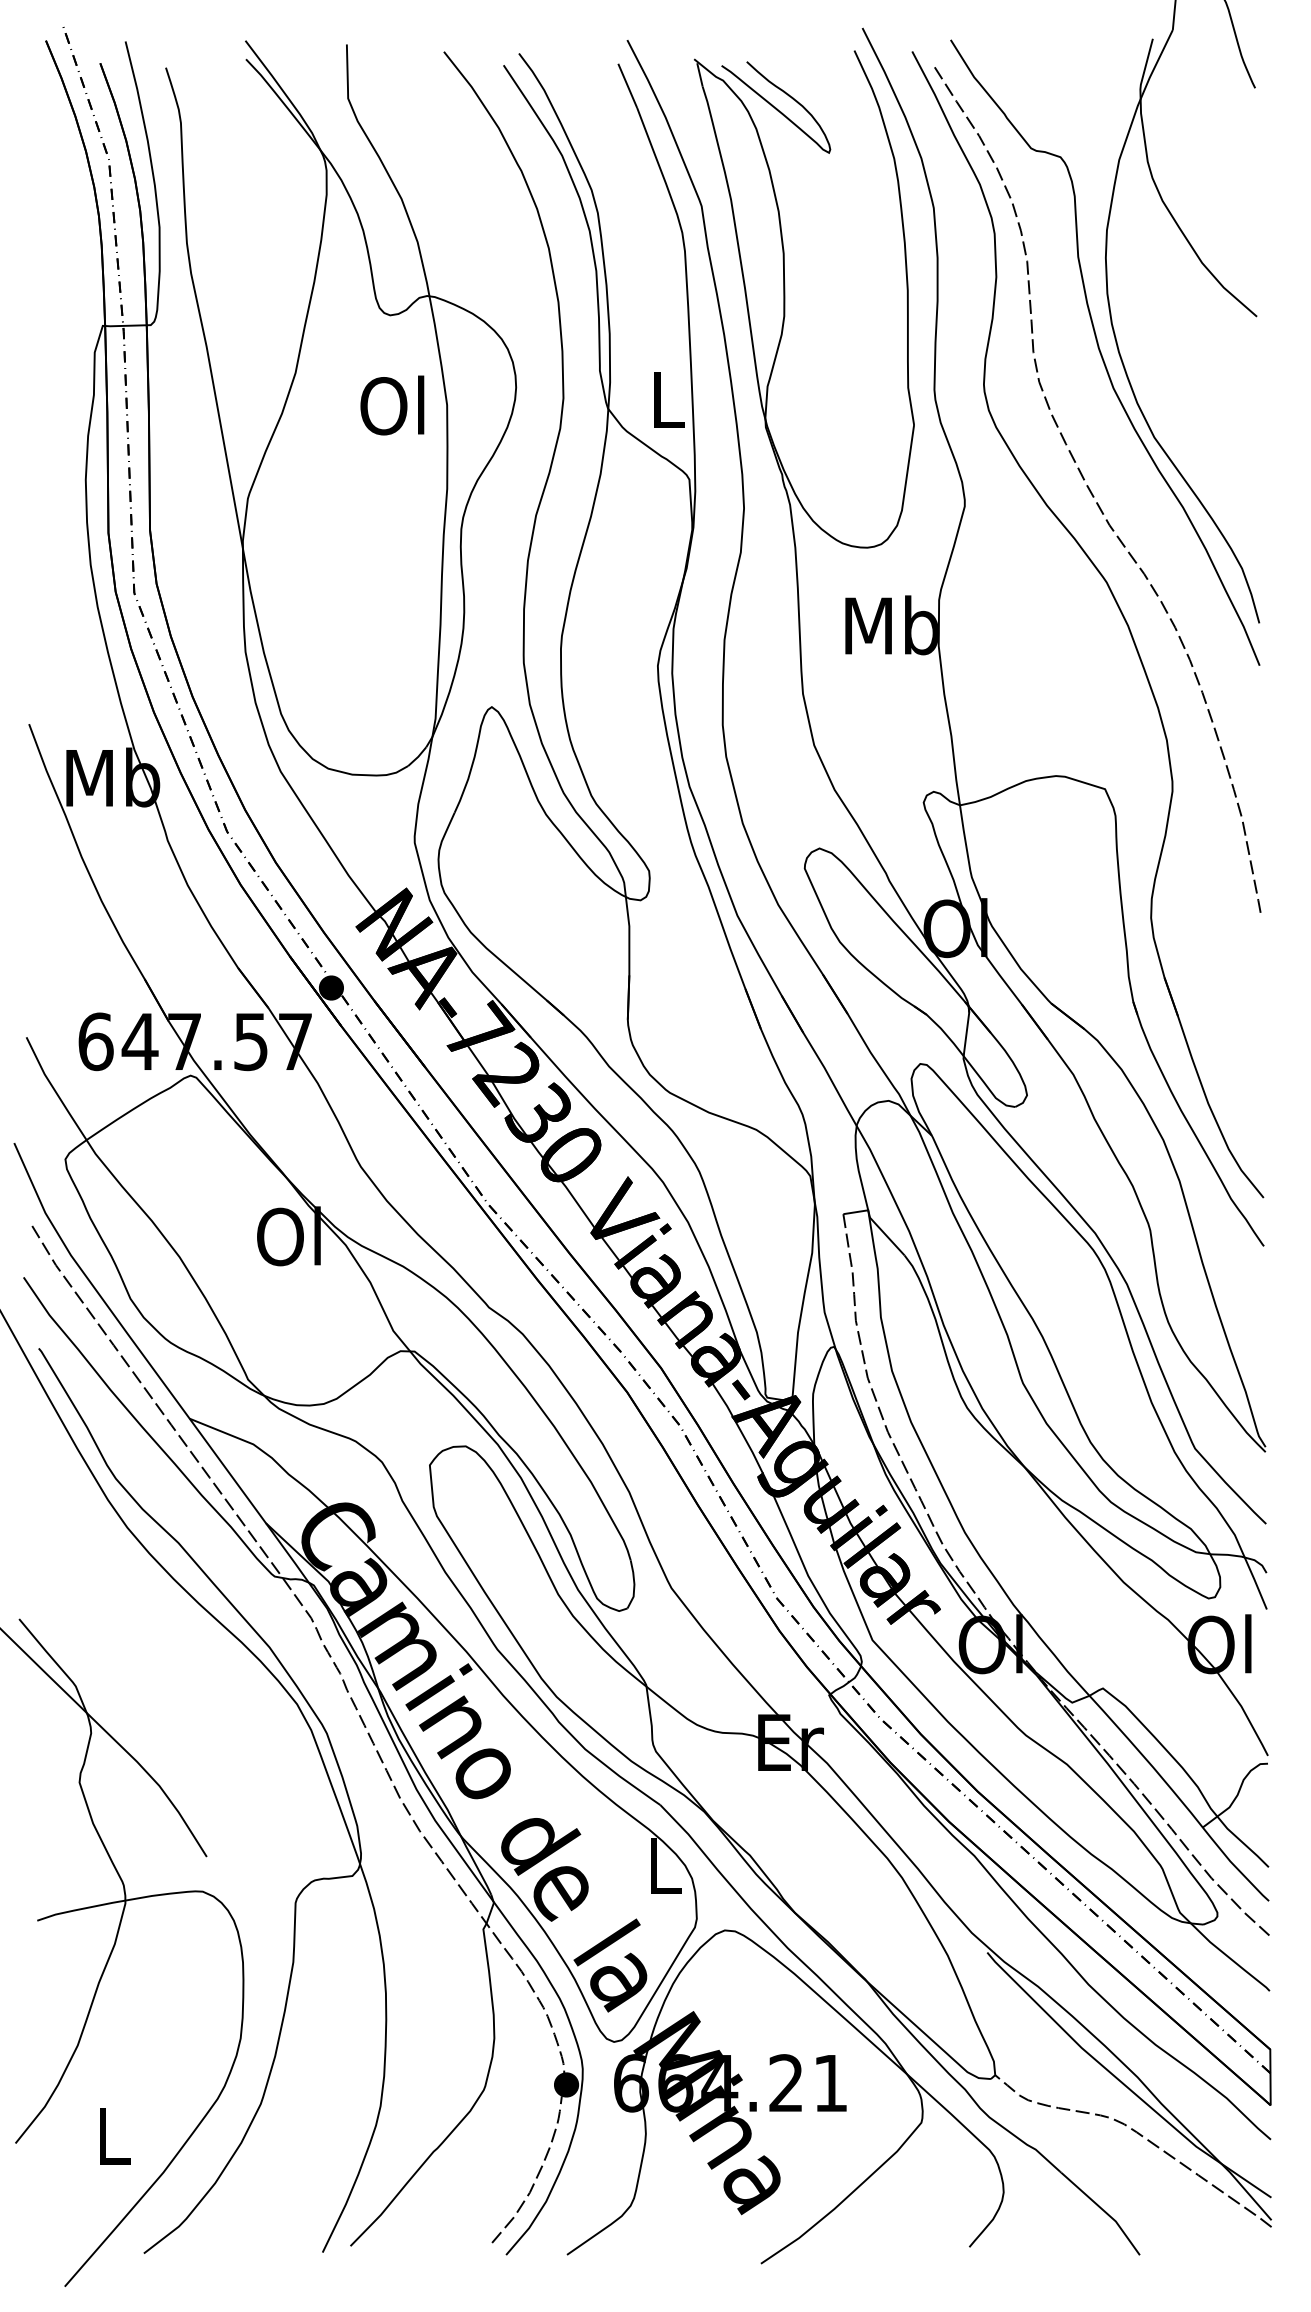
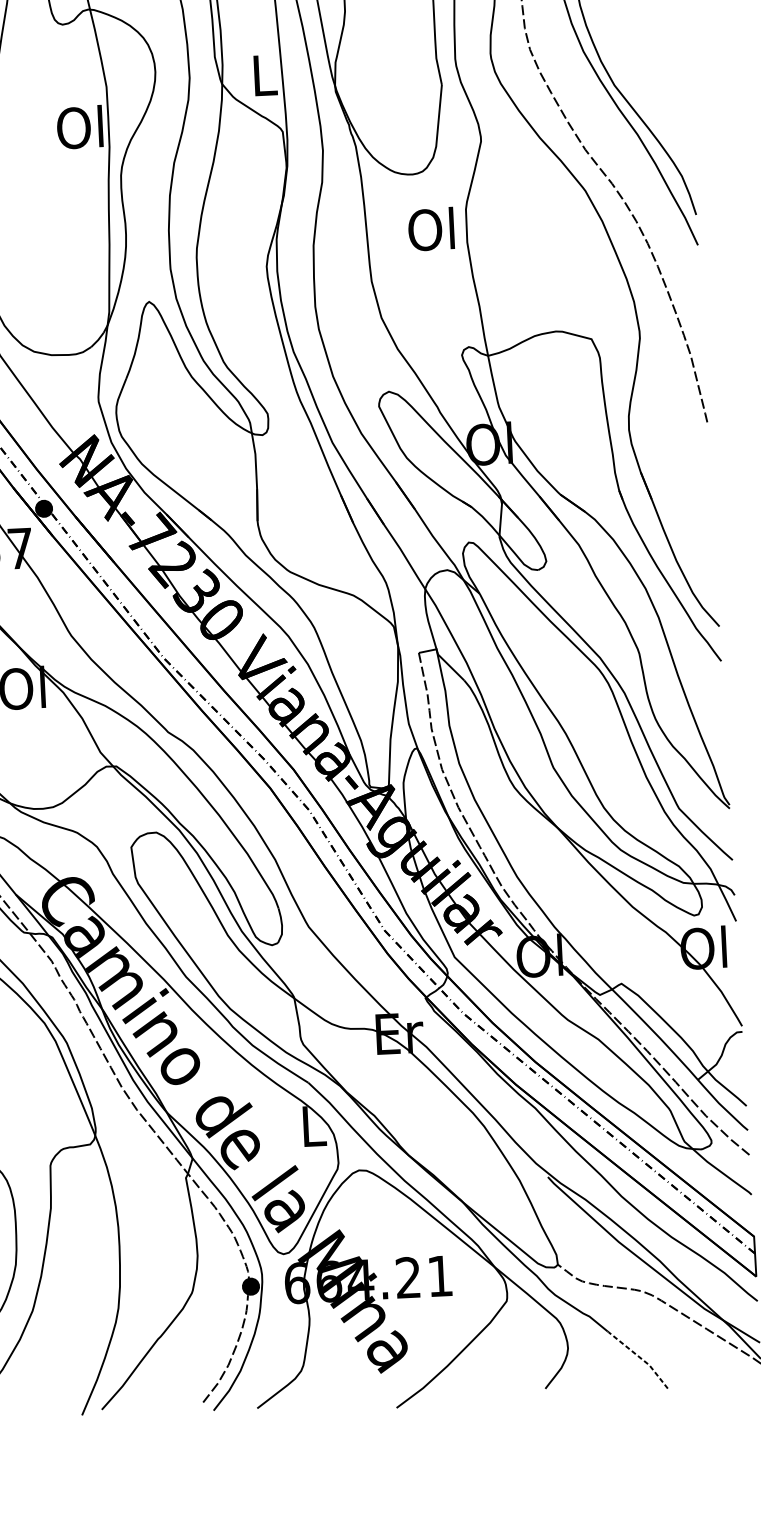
text: (392, 405) -> (80, 127), moved
text: (891, 625) -> (432, 229), Mb -> Ol
line: (1104, 2210) -> (640, 1357), solid -> dashed

